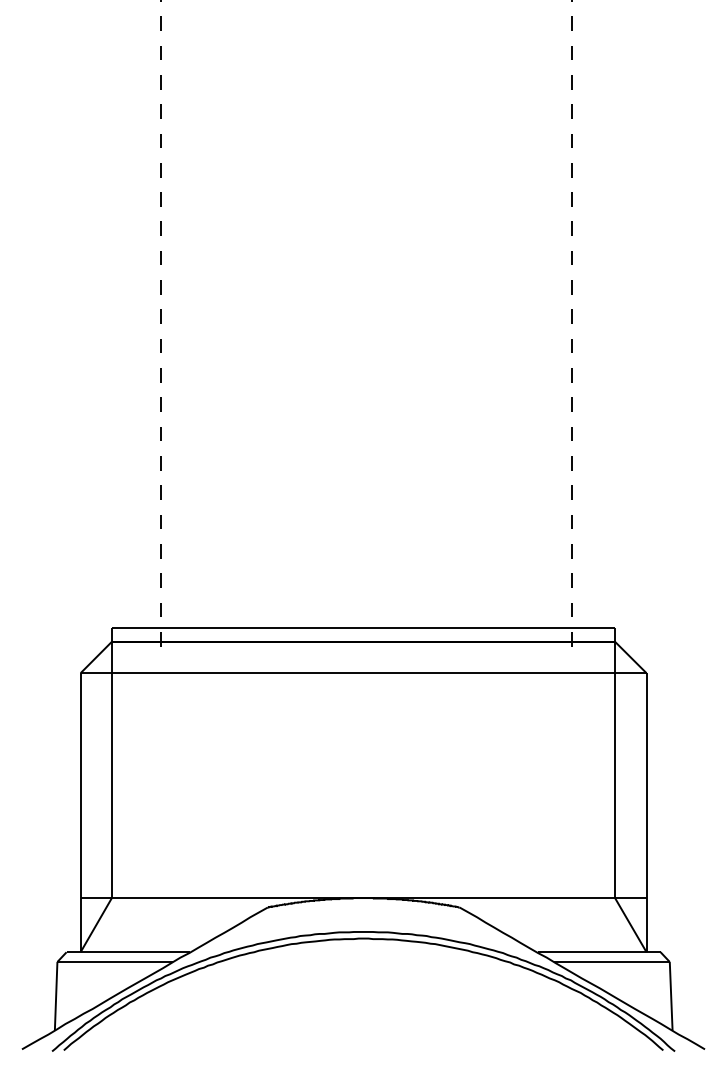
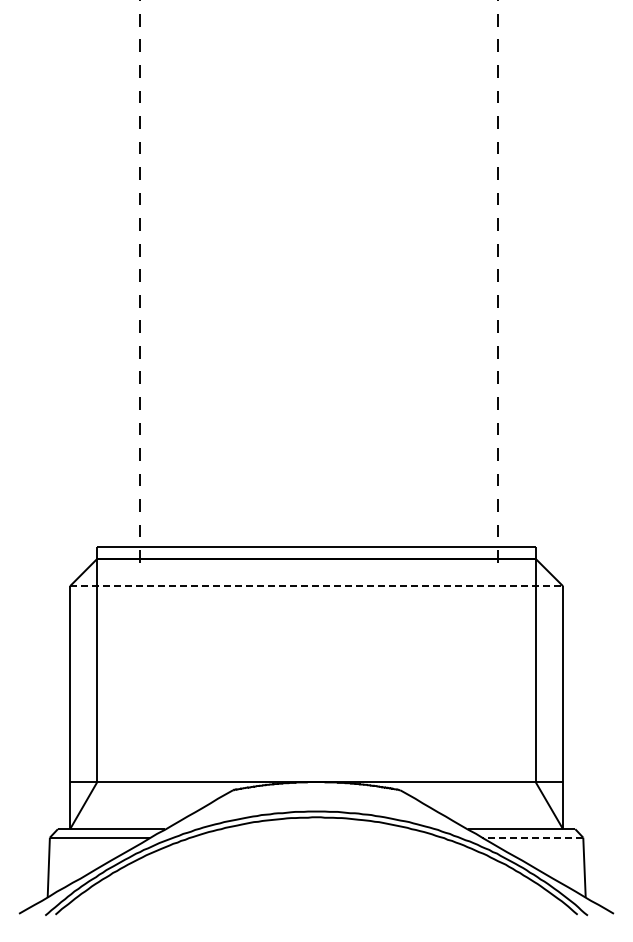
line: (364, 673) -> (317, 586), solid -> dashed
line: (611, 961) -> (532, 837), solid -> dashed

